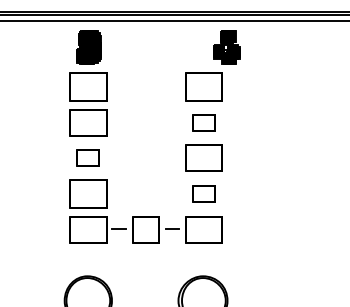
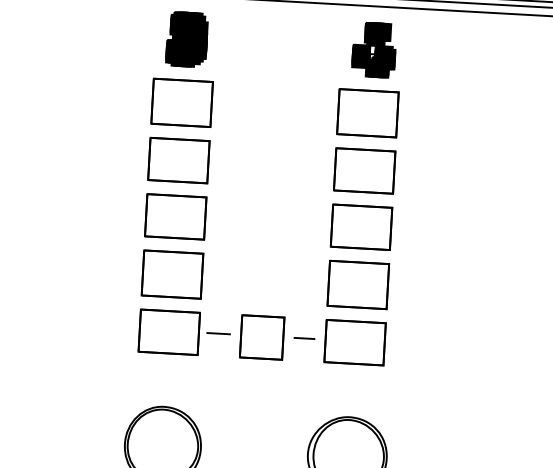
part: (226, 47) -> (374, 49), moved
part: (203, 122) -> (364, 169), size x1.67
part: (88, 157) -> (176, 215), size x1.67
part: (203, 193) -> (357, 284), size x1.67

